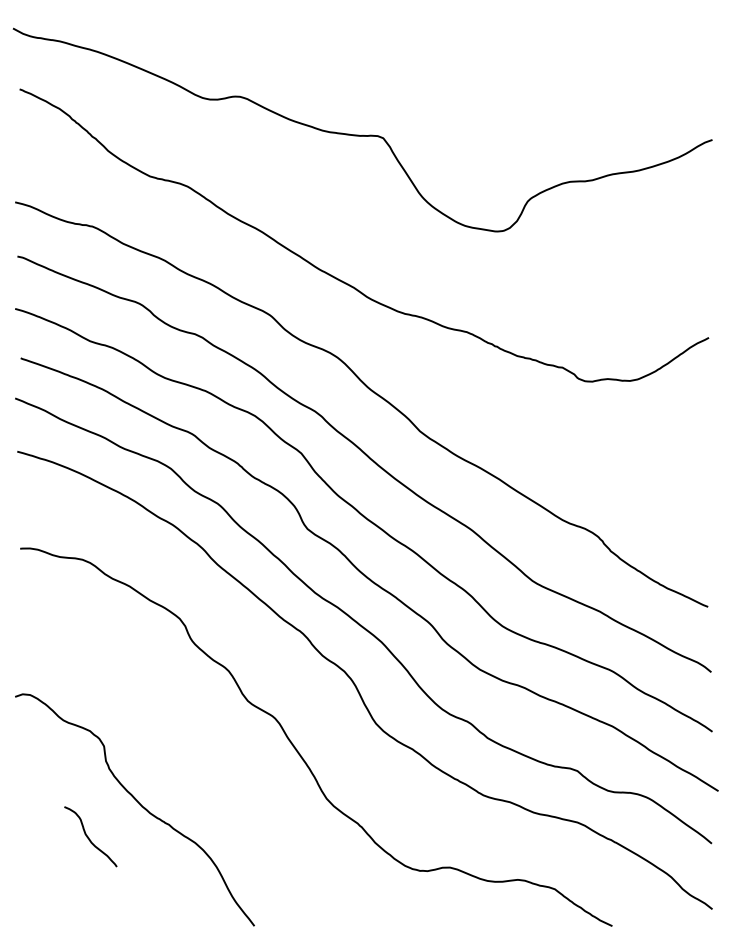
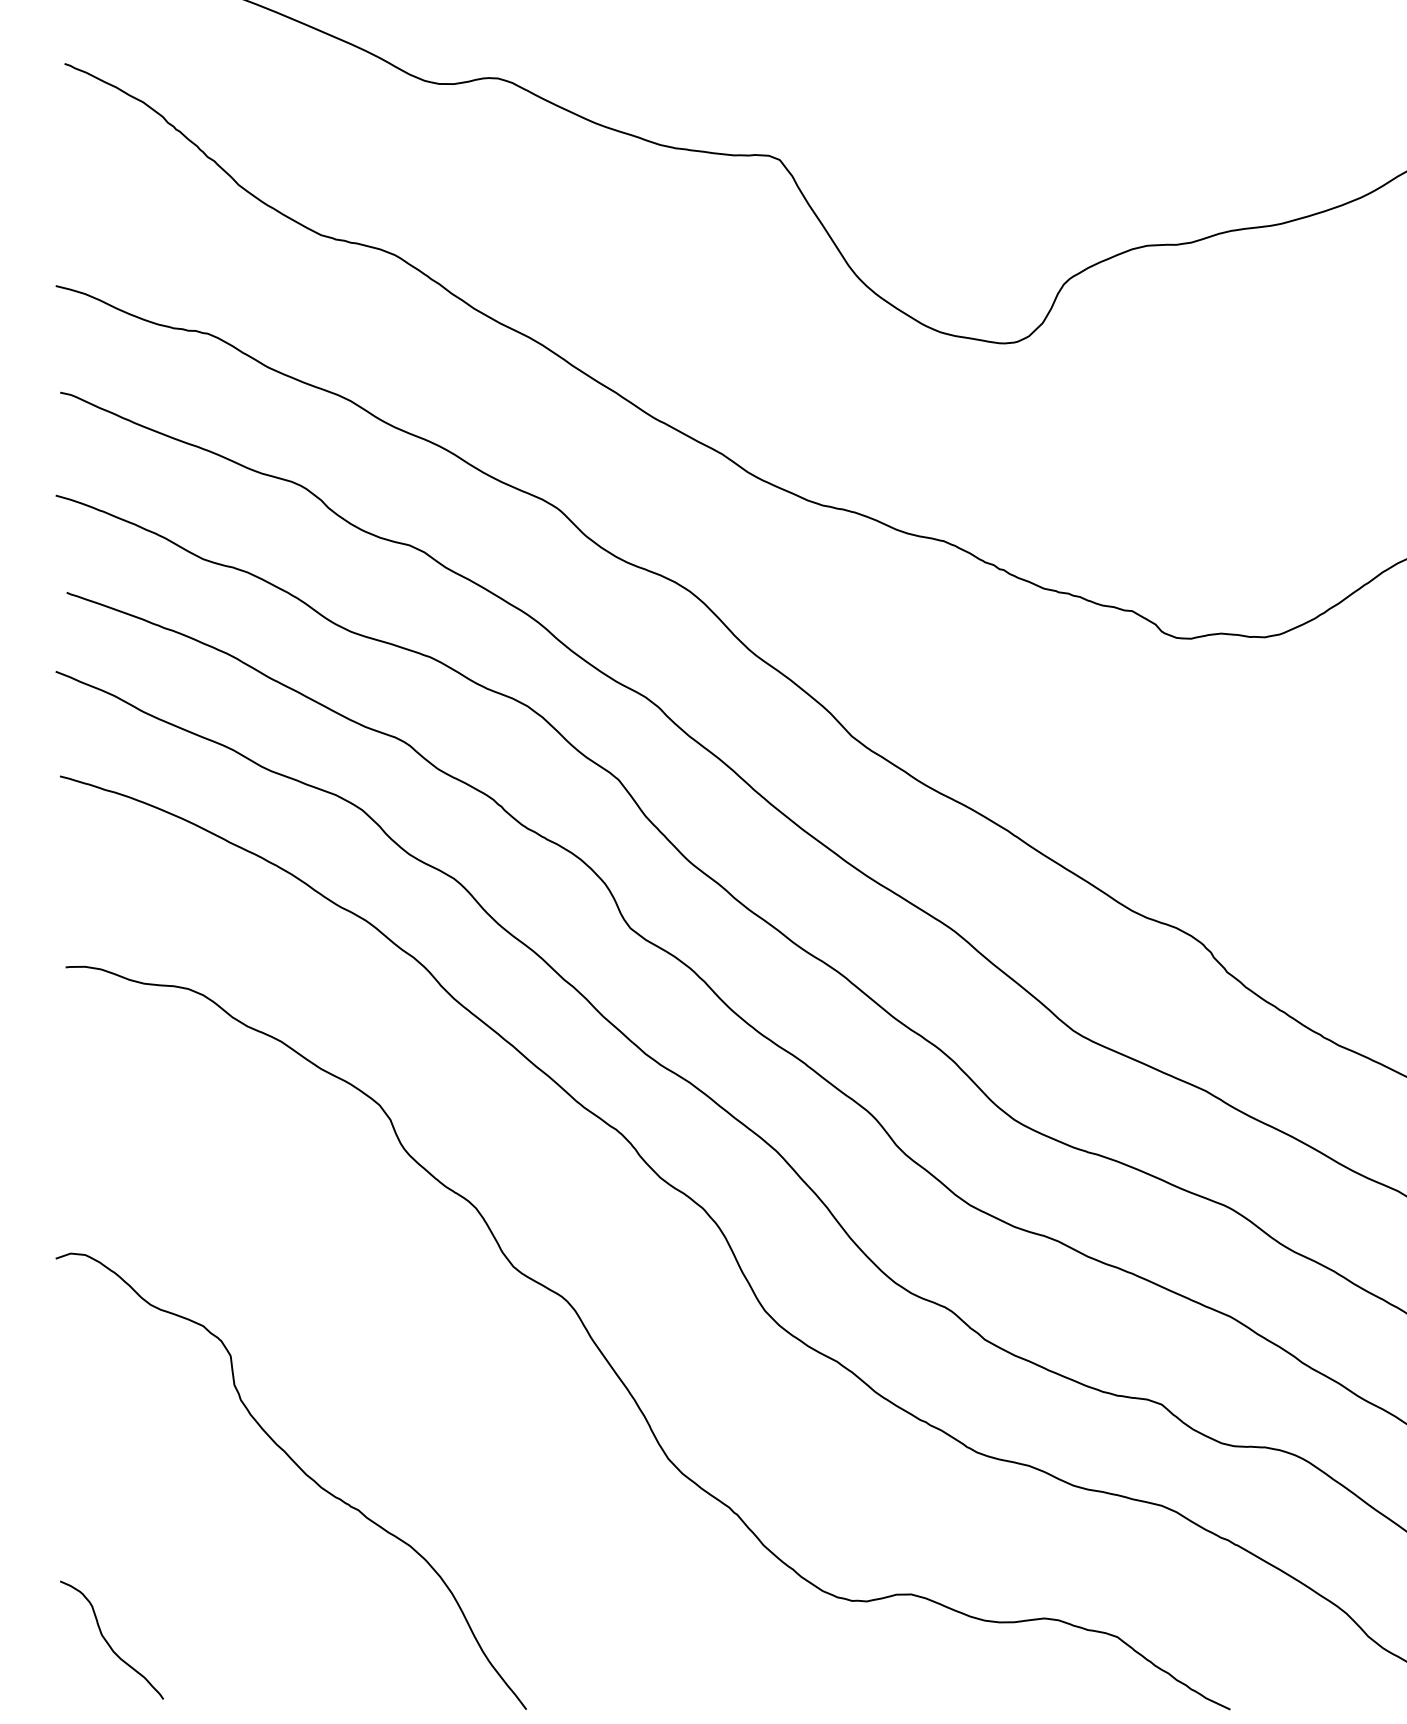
curve: (89, 837) -> (109, 1641), moved

